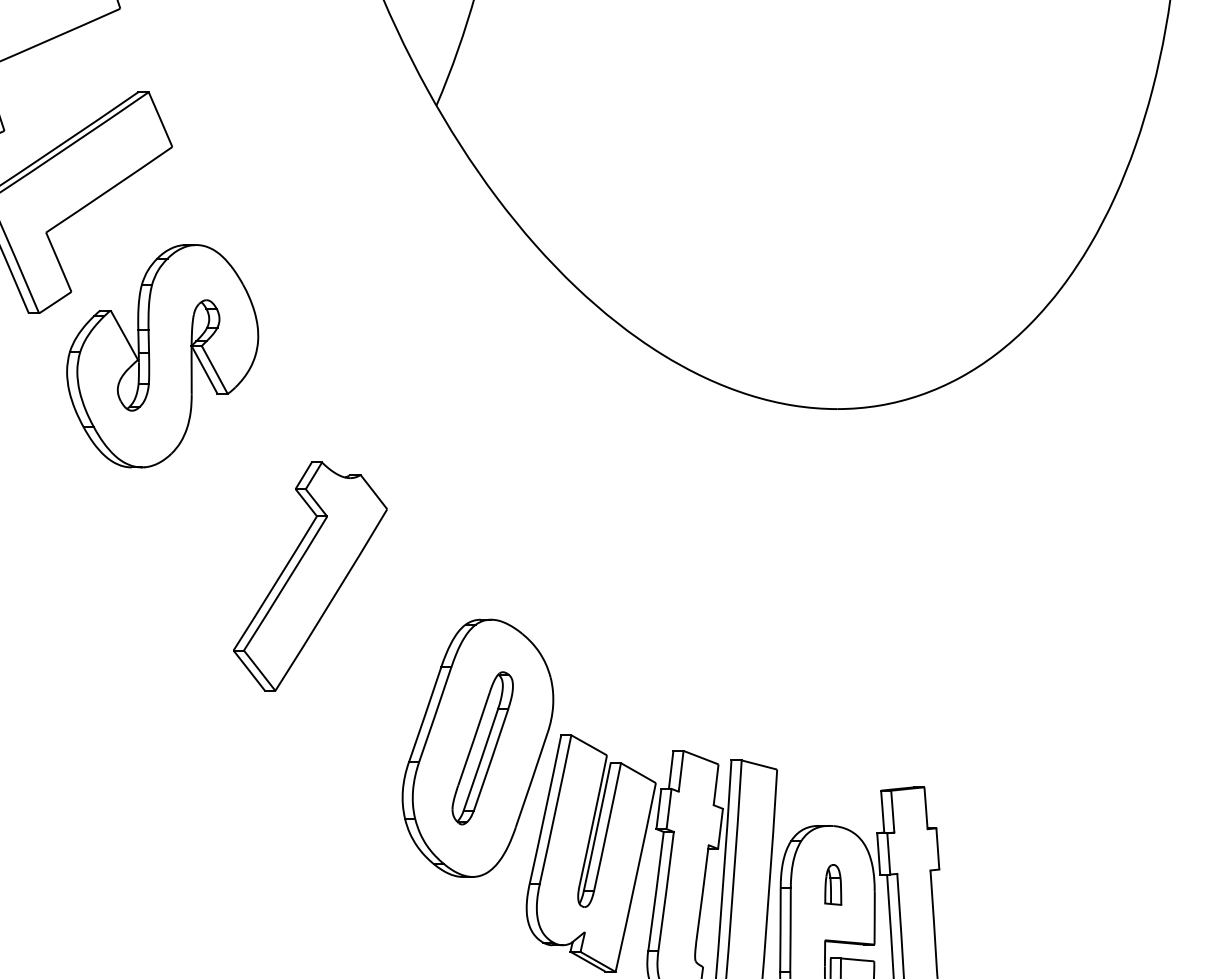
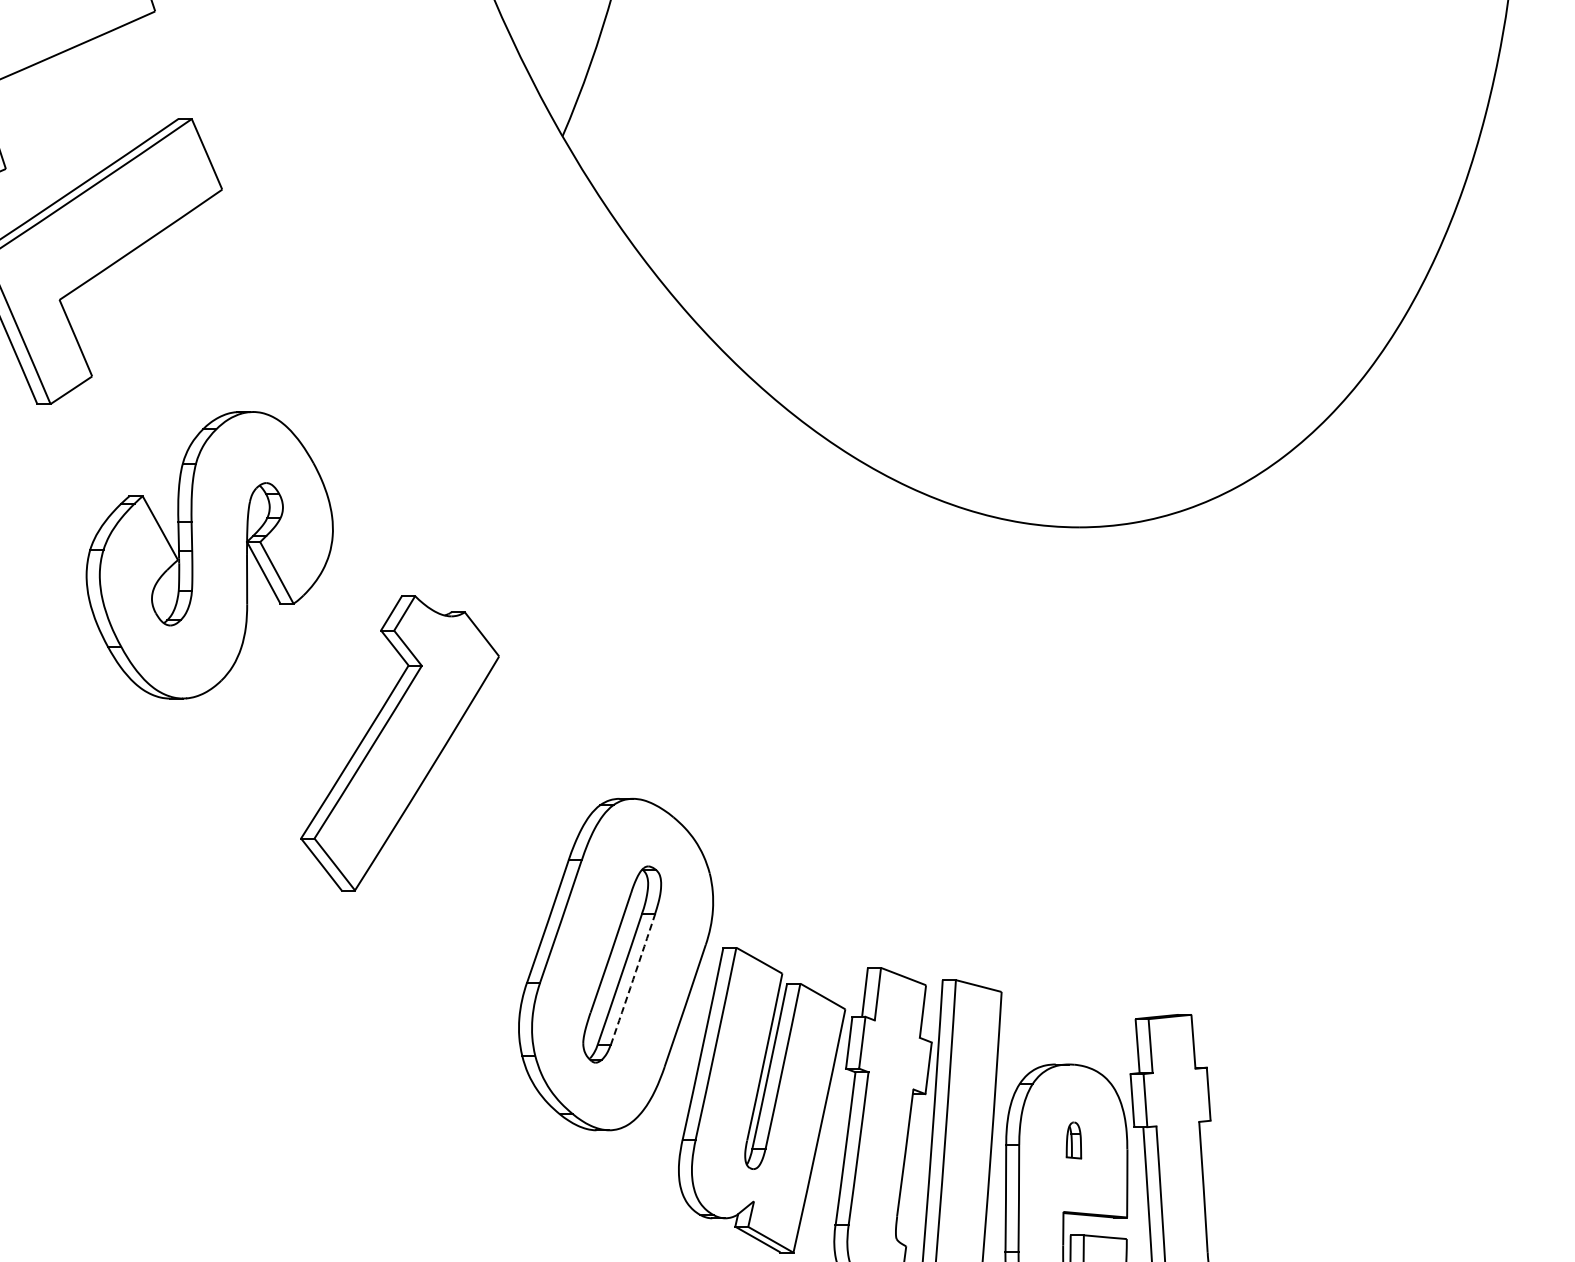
part: (162, 356) -> (209, 555), moved
arc: (491, 759) -> (633, 979), solid -> dashed
part: (832, 884) -> (1073, 1140), size x0.7

